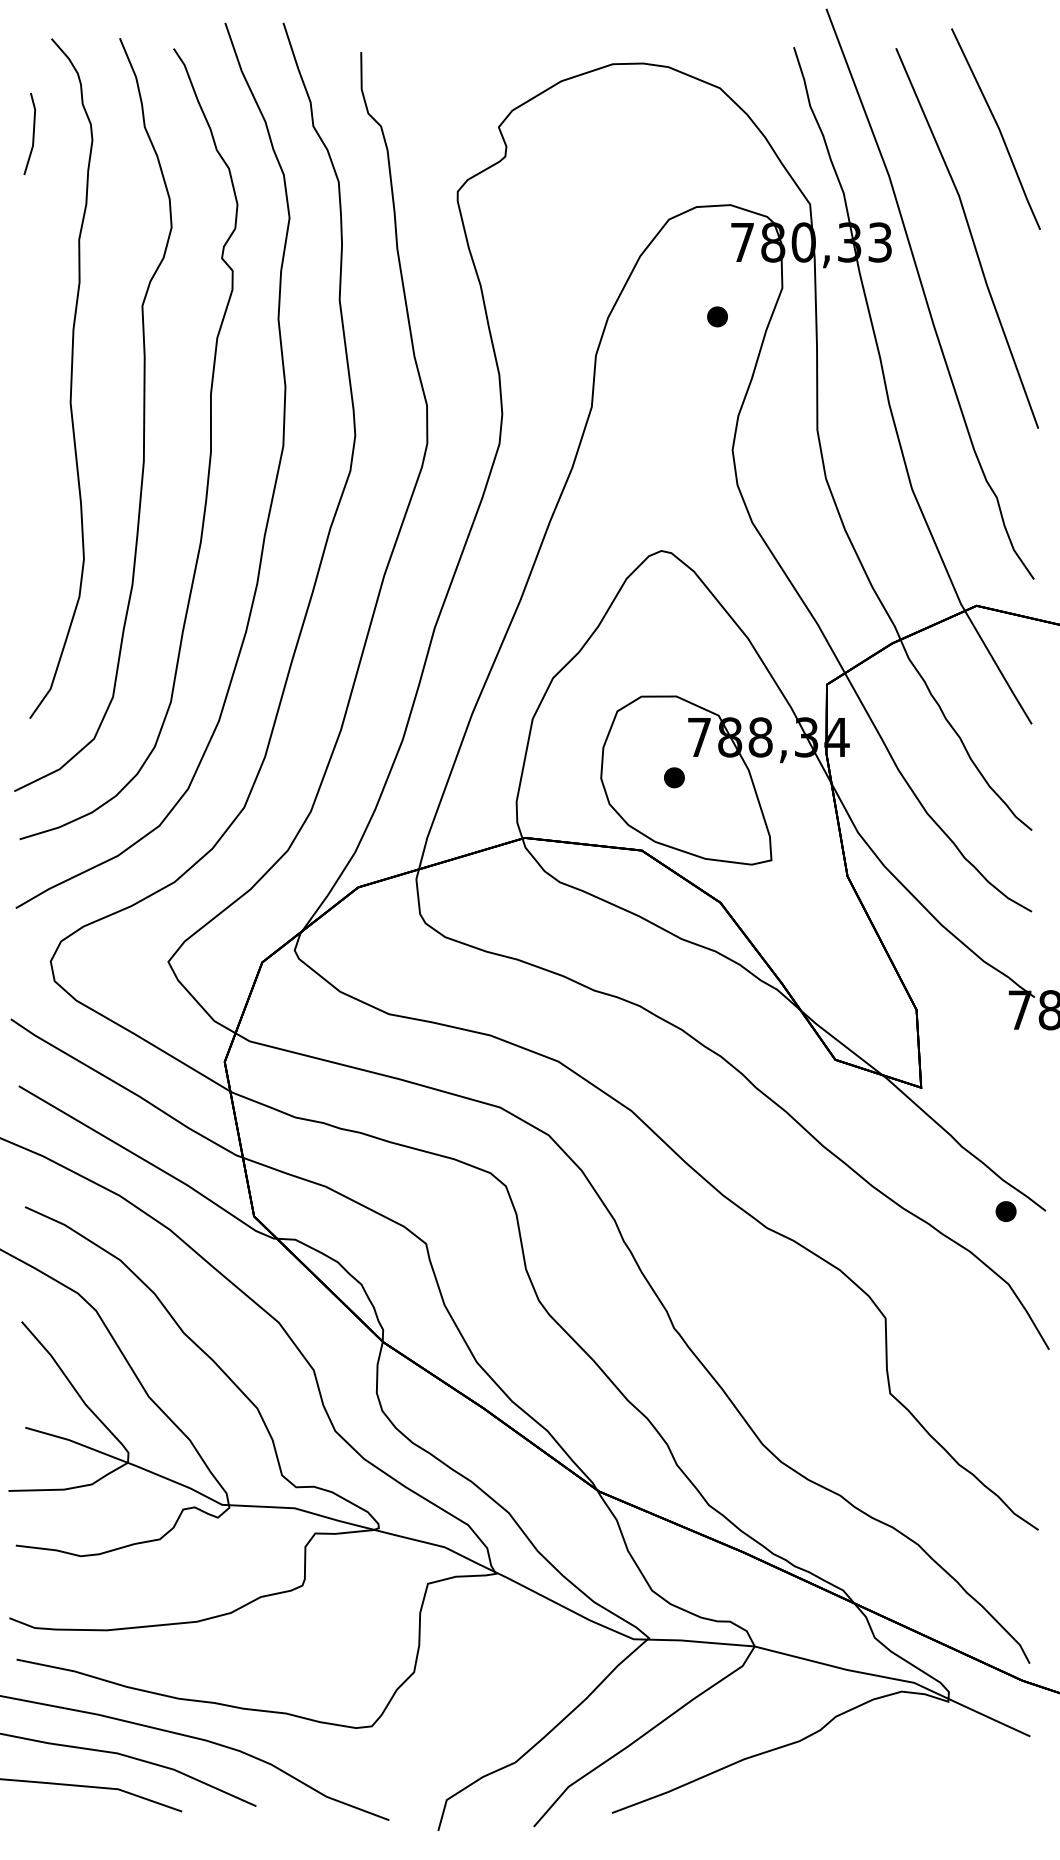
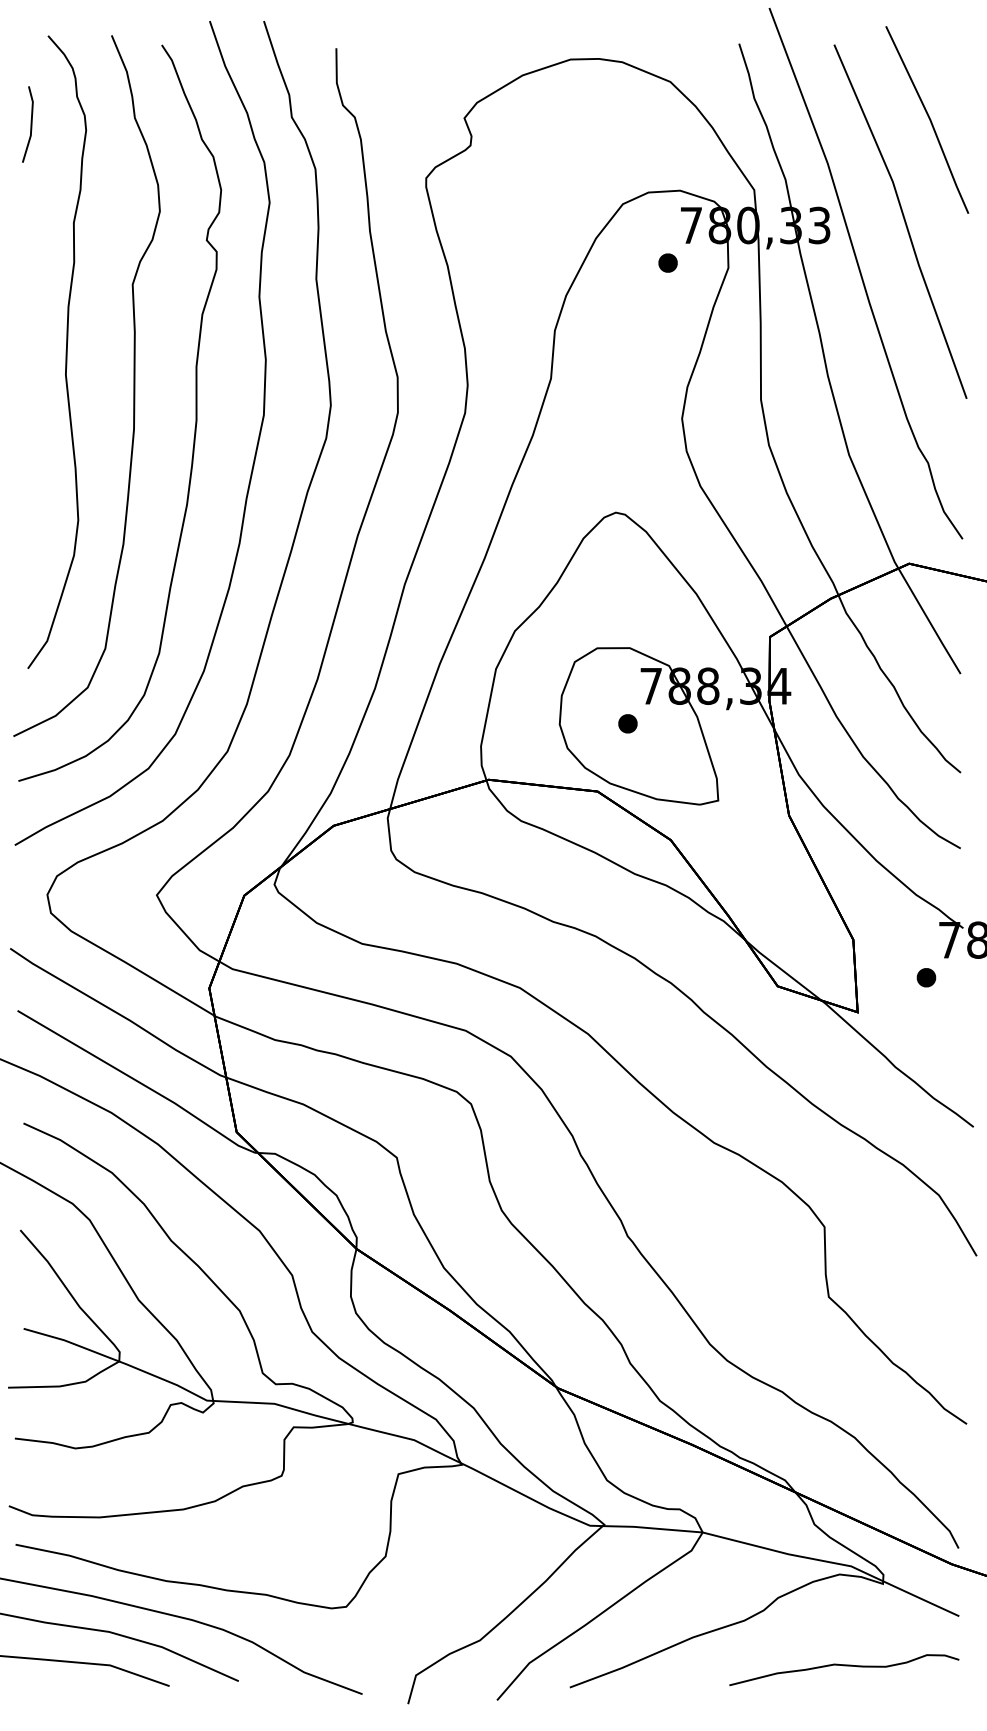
part: (717, 316) -> (668, 262), moved
part: (1005, 1211) -> (925, 977), moved
curve: (907, 1790) -> (844, 1666), added

